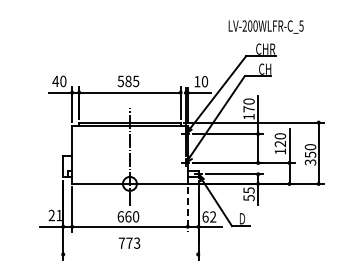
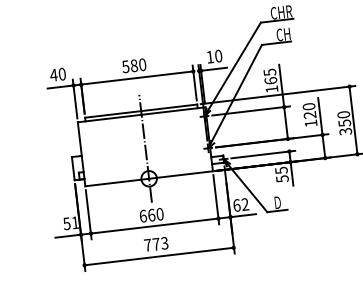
text: (136, 80) -> (142, 63), 585 -> 580
text: (248, 105) -> (269, 76), 170 -> 165
line: (187, 210) -> (216, 200), dashed -> solid
text: (51, 215) -> (66, 223), 21 -> 51
line: (130, 254) -> (158, 256), added

